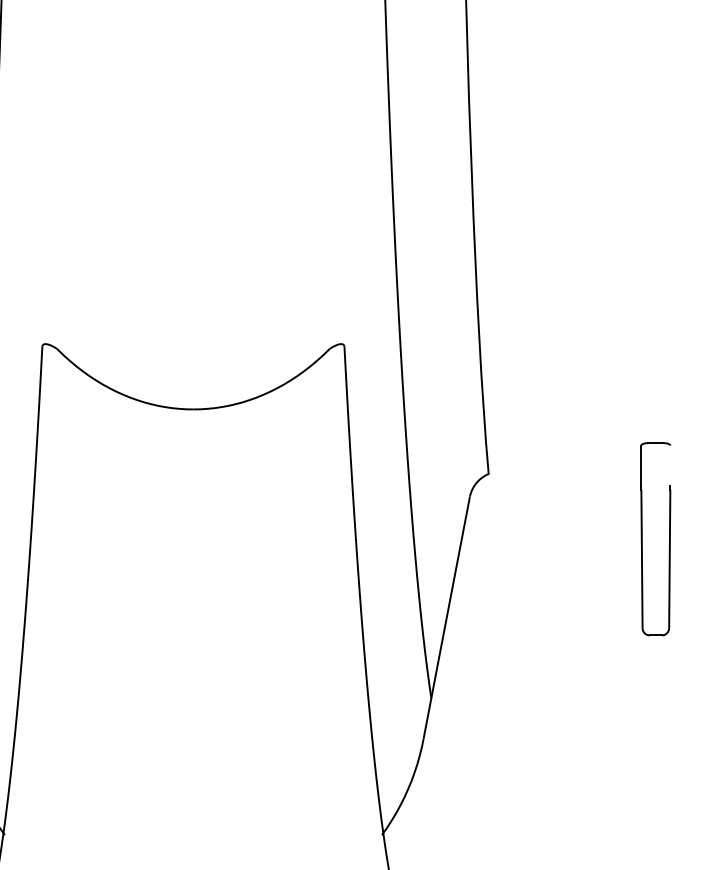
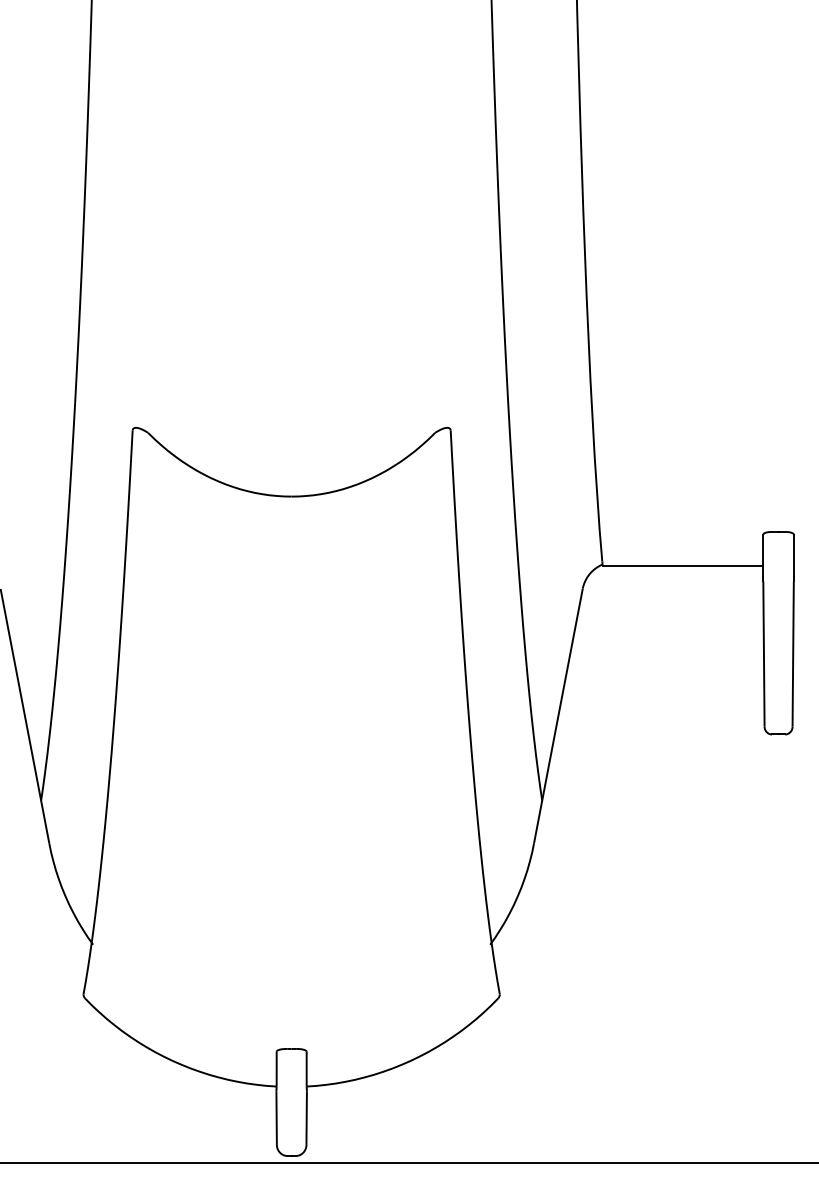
line: (670, 465) -> (793, 555), added
line: (564, 474) -> (682, 565), added

